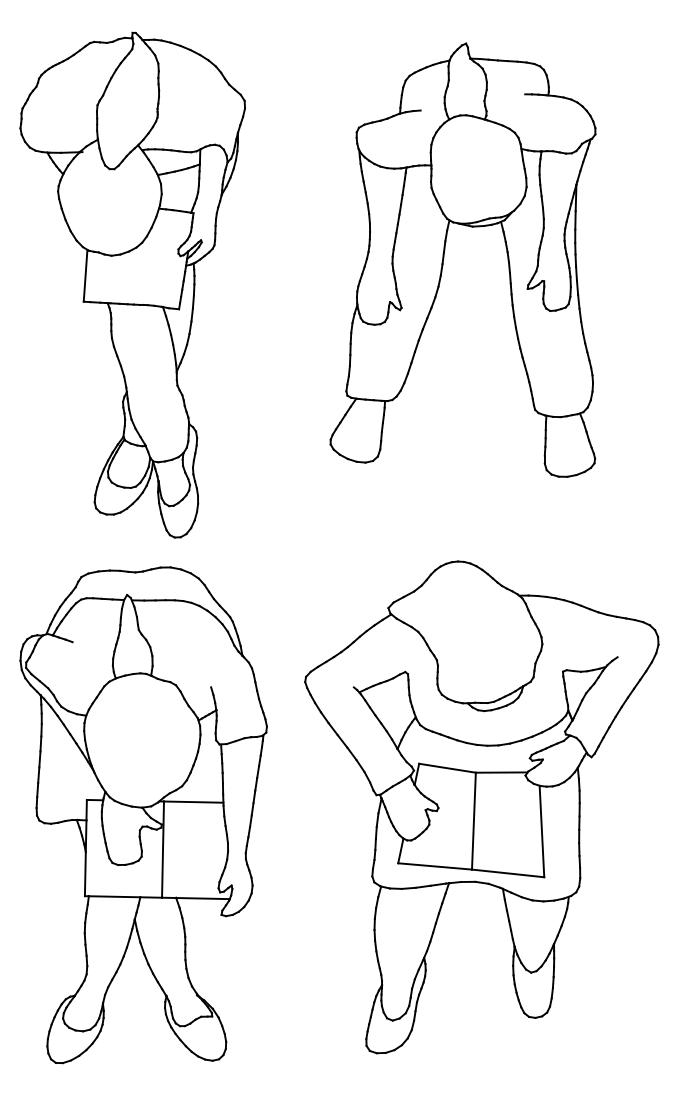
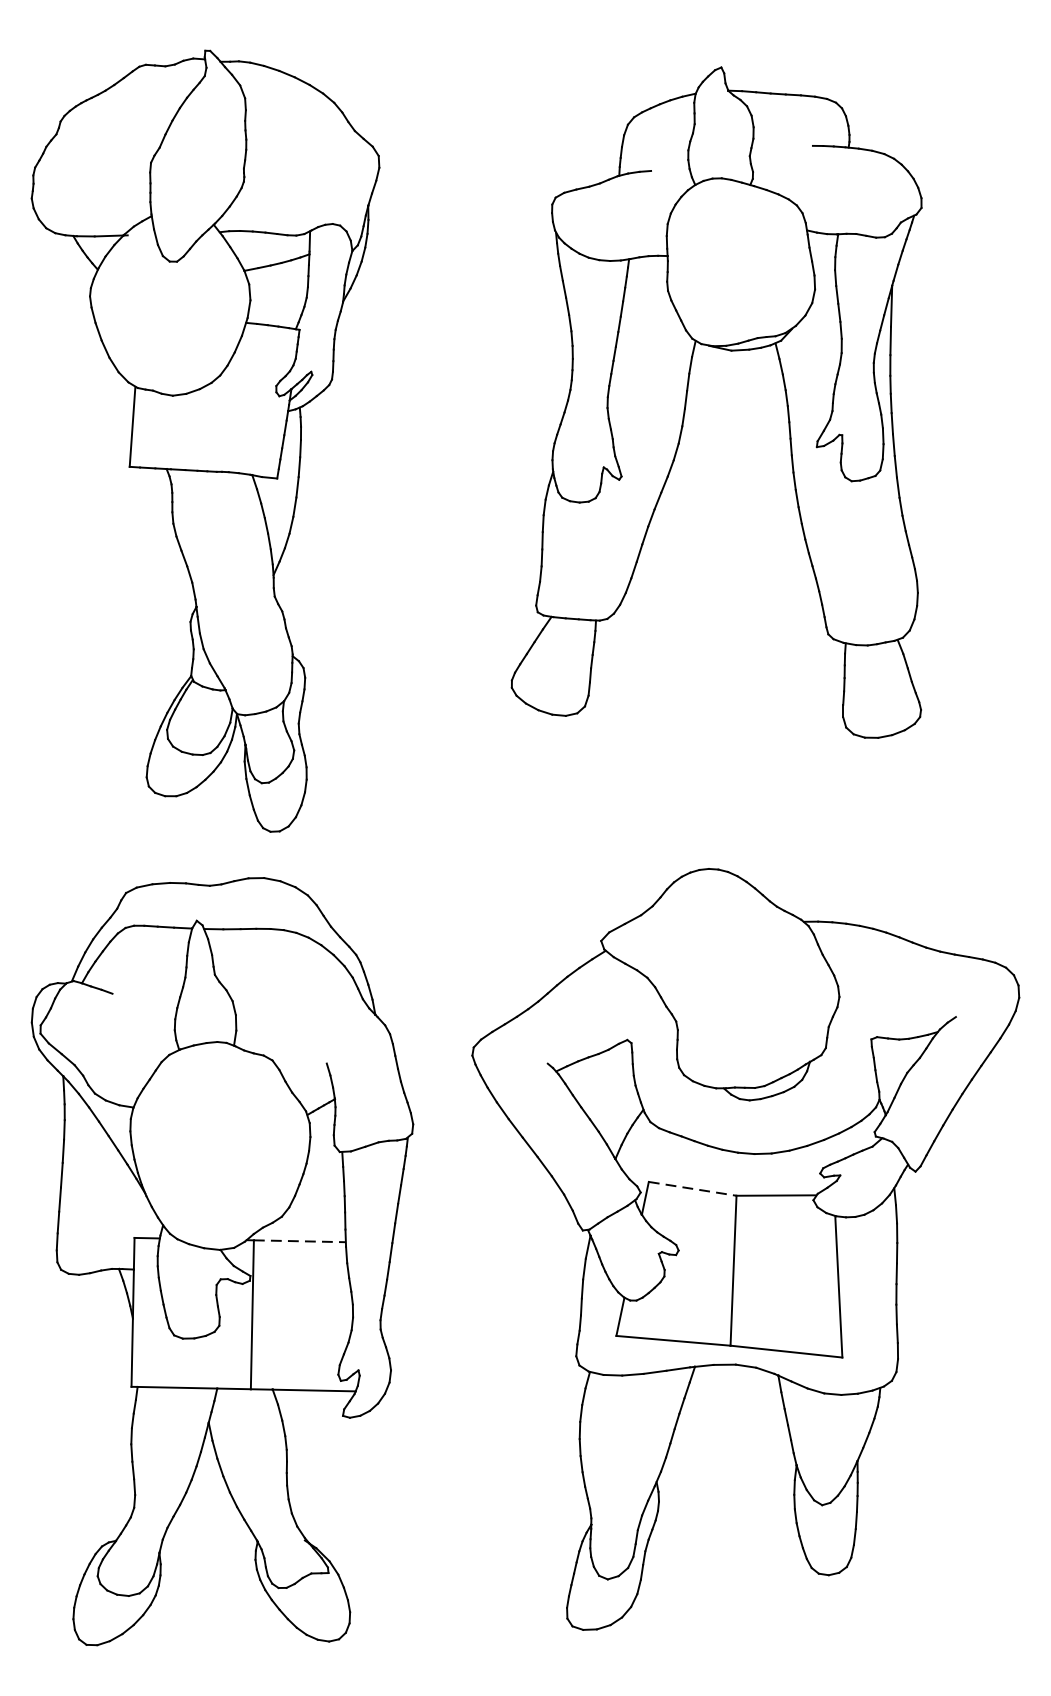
line: (447, 768) -> (692, 1189), solid -> dashed
line: (193, 802) -> (299, 1241), solid -> dashed

